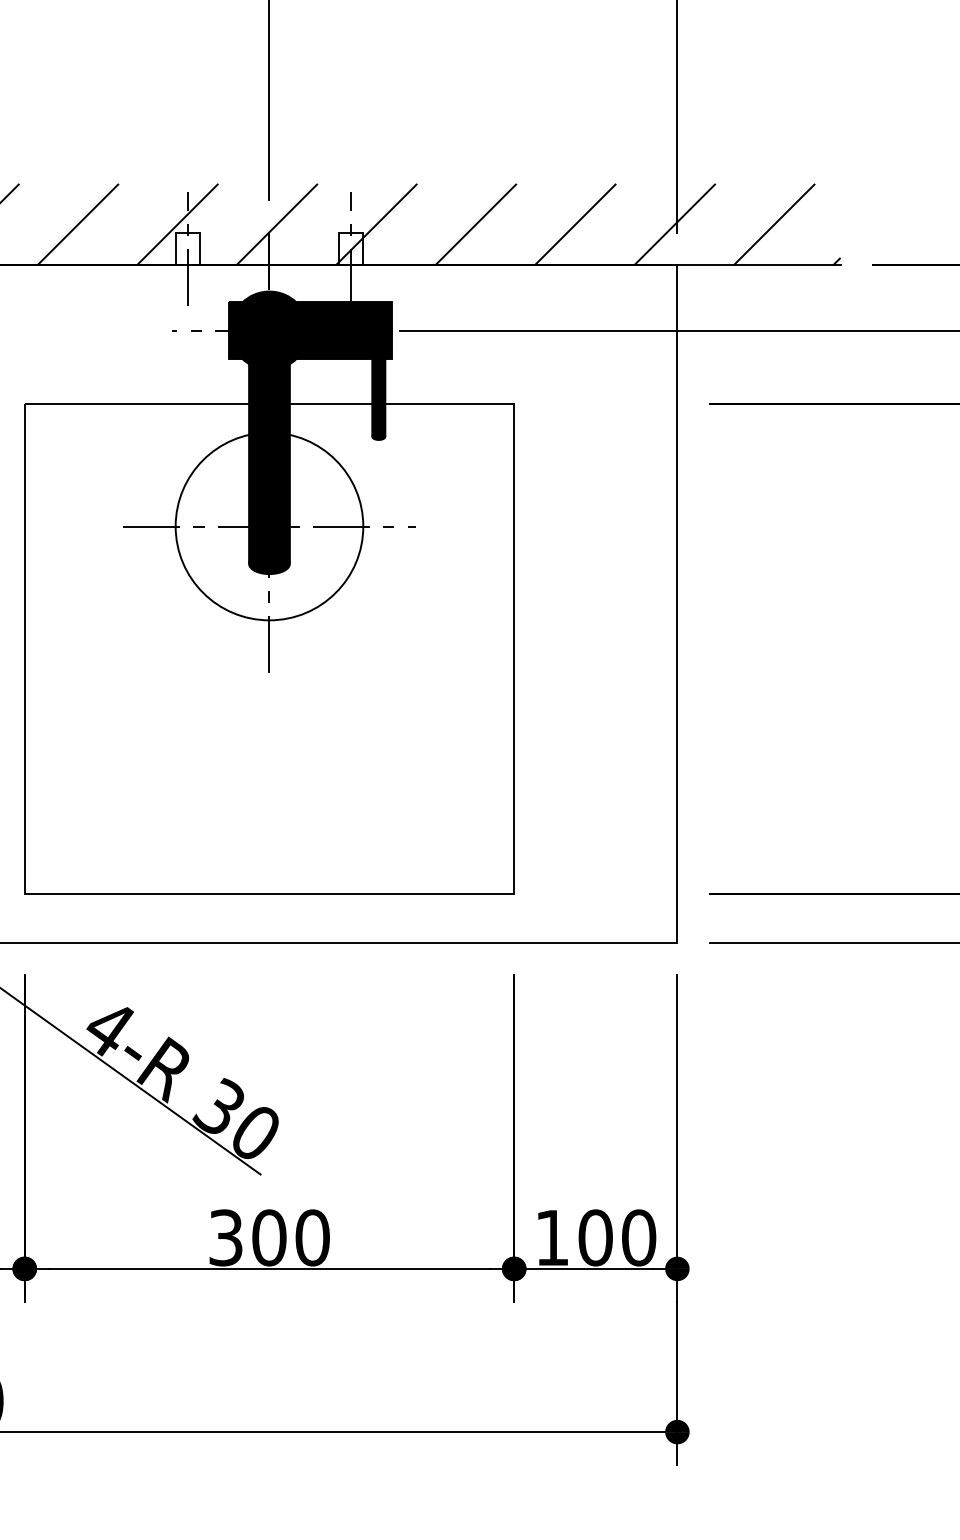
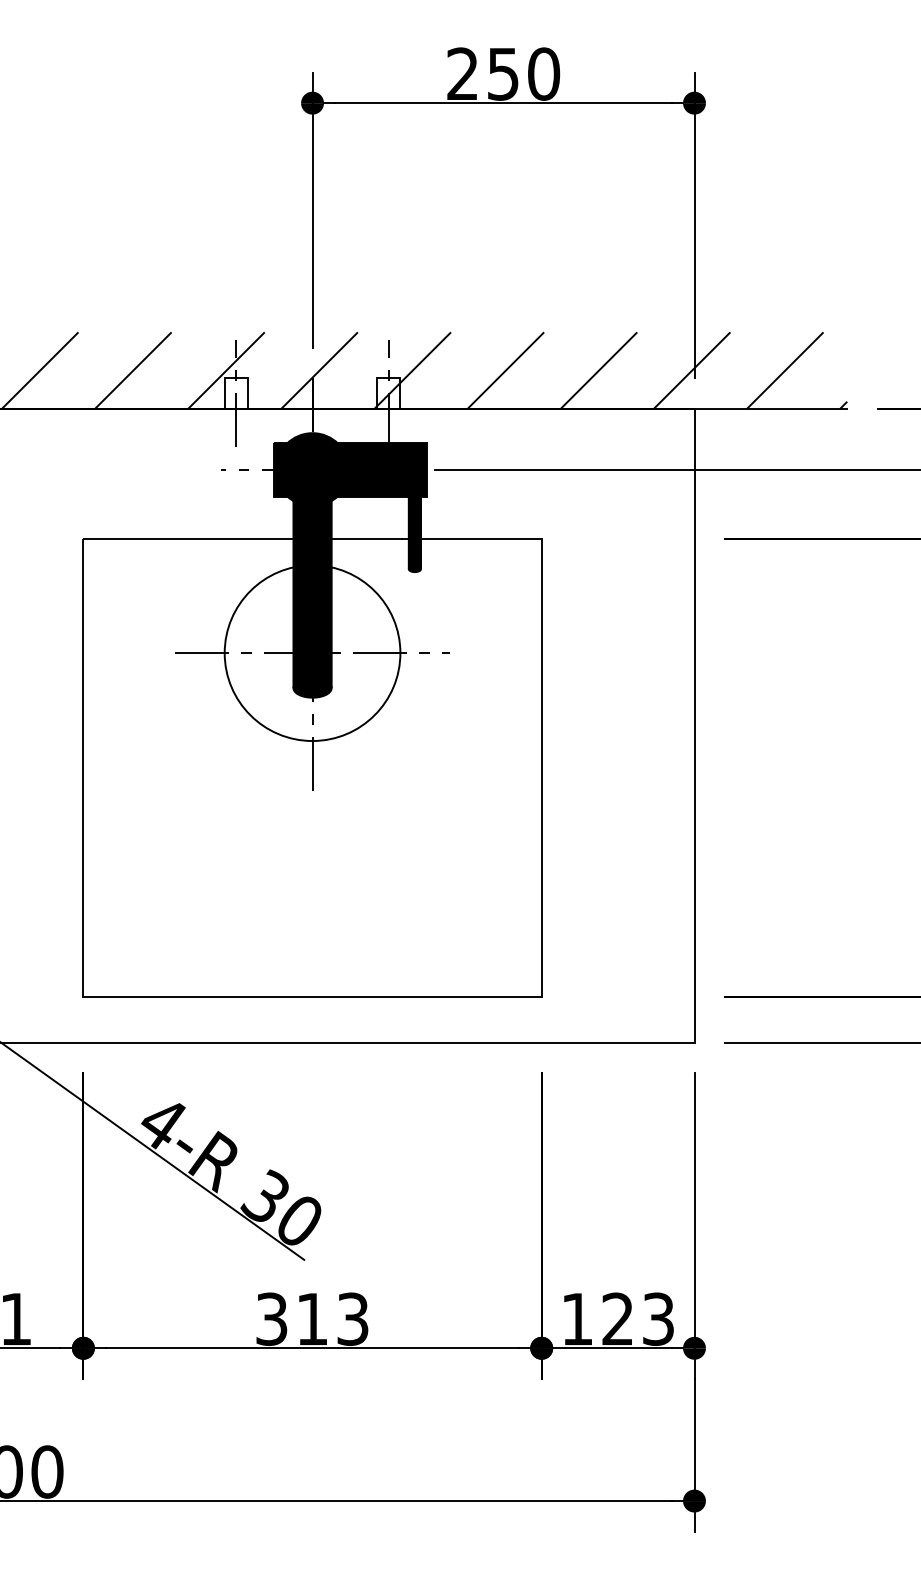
text: (290, 1237) -> (332, 1318), 300 -> 313
text: (617, 1237) -> (638, 1318), 100 -> 123

